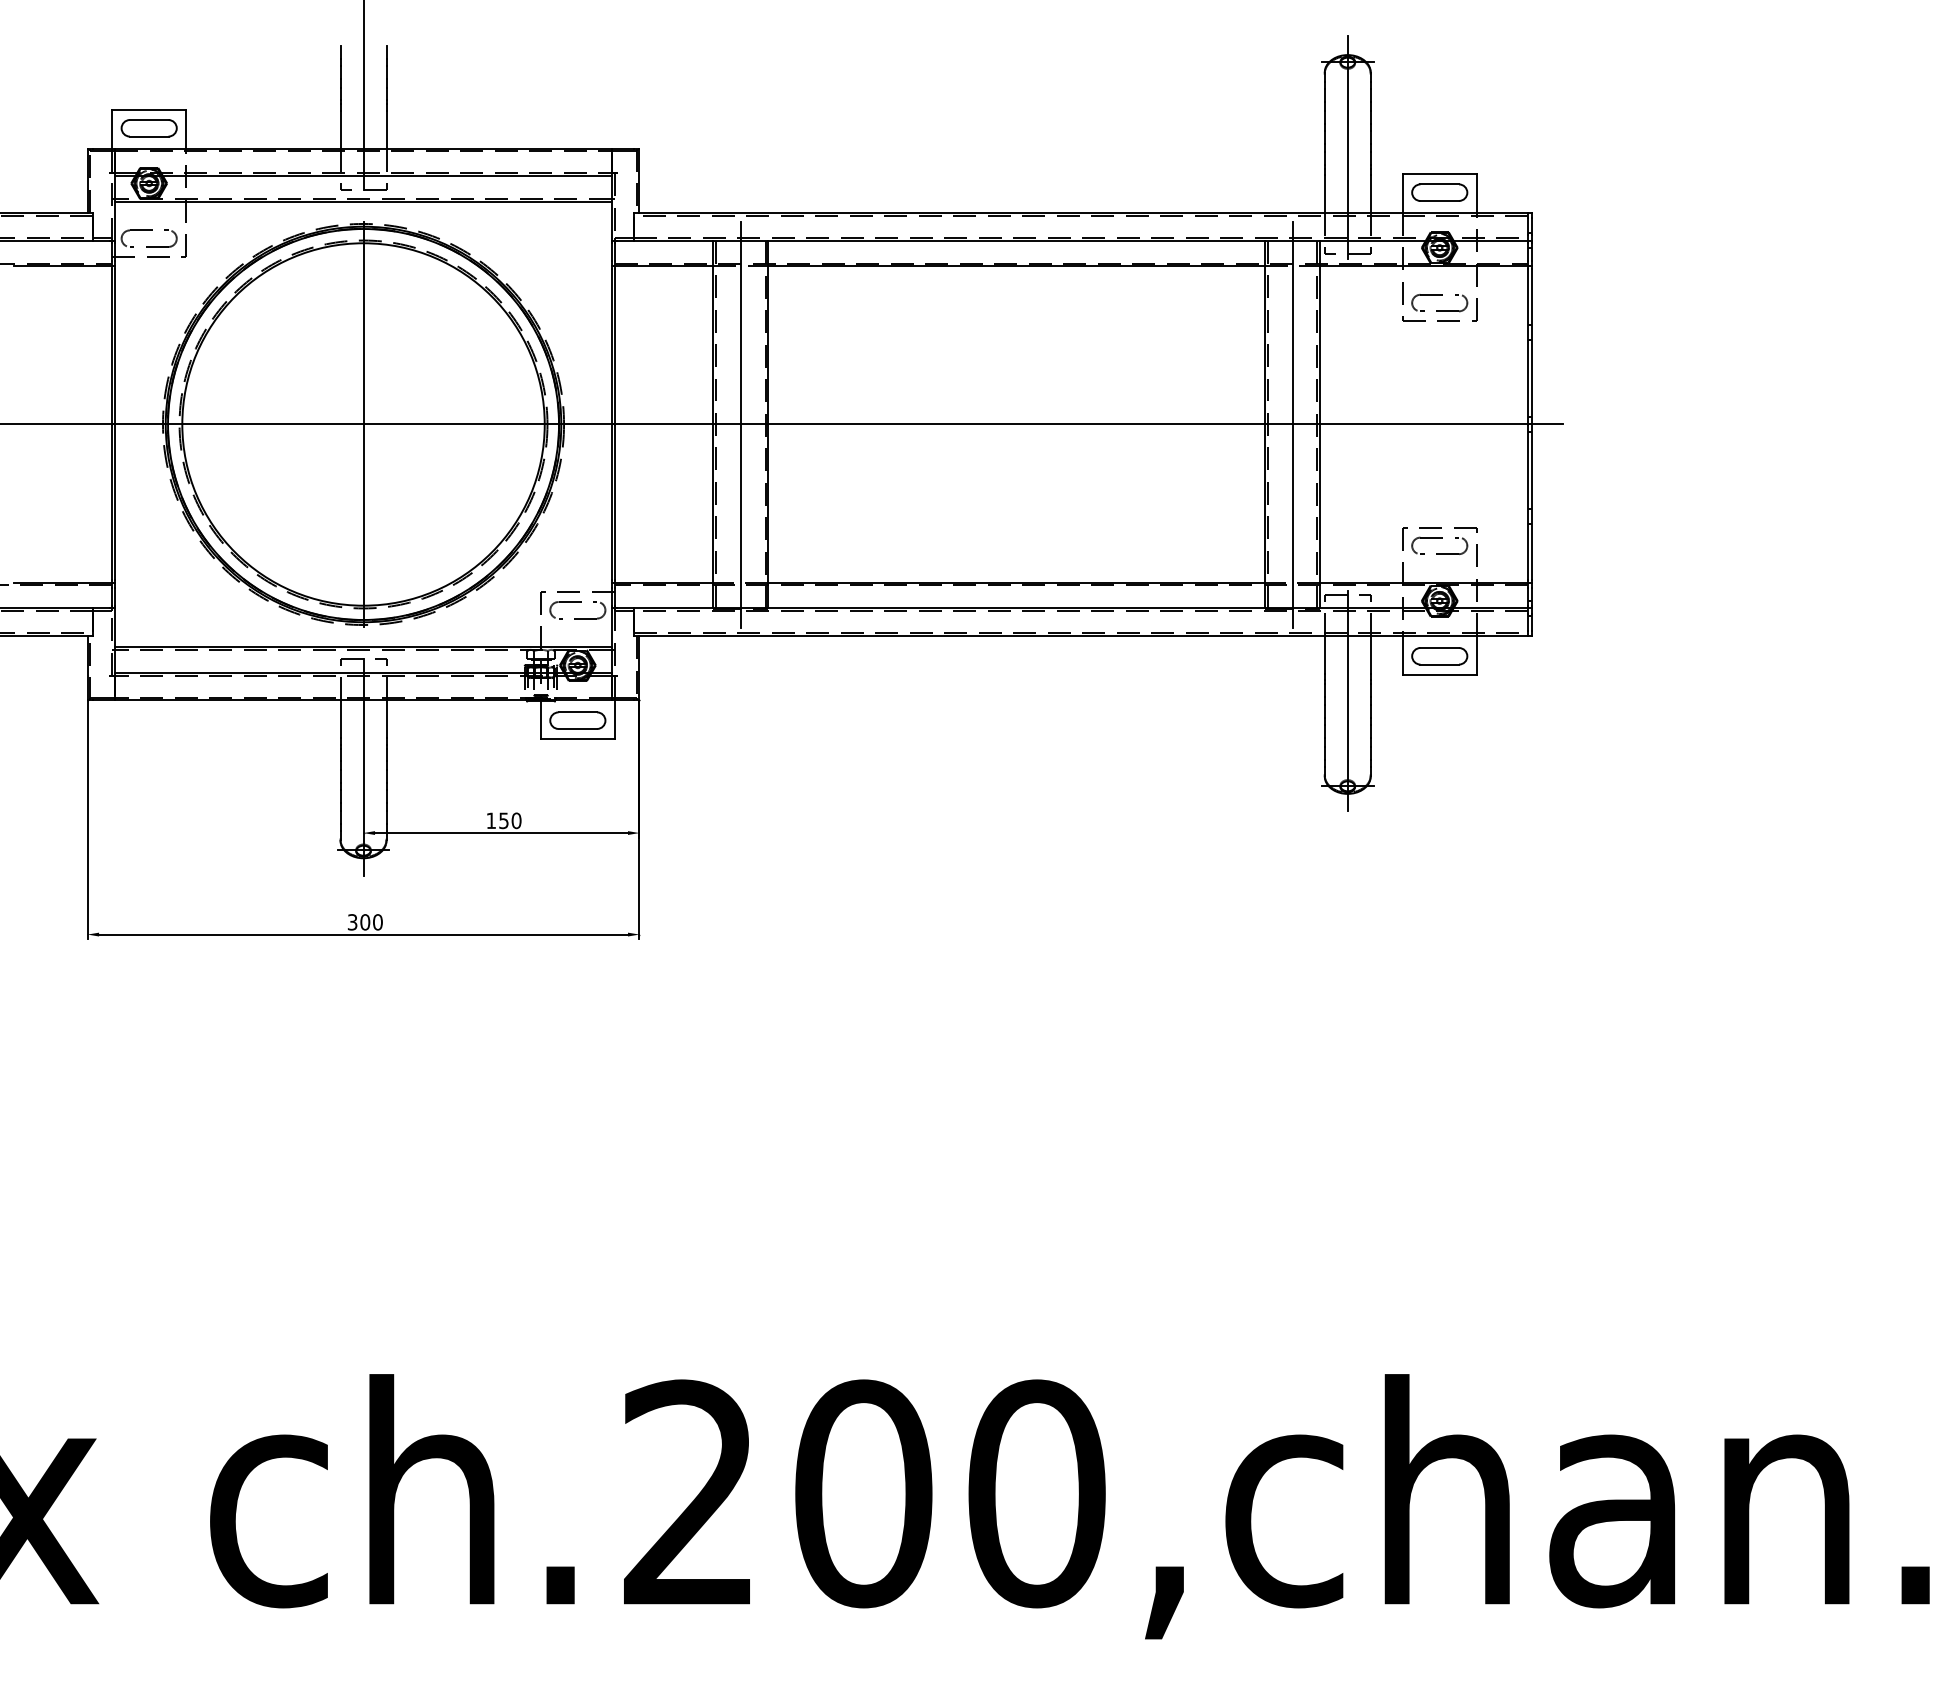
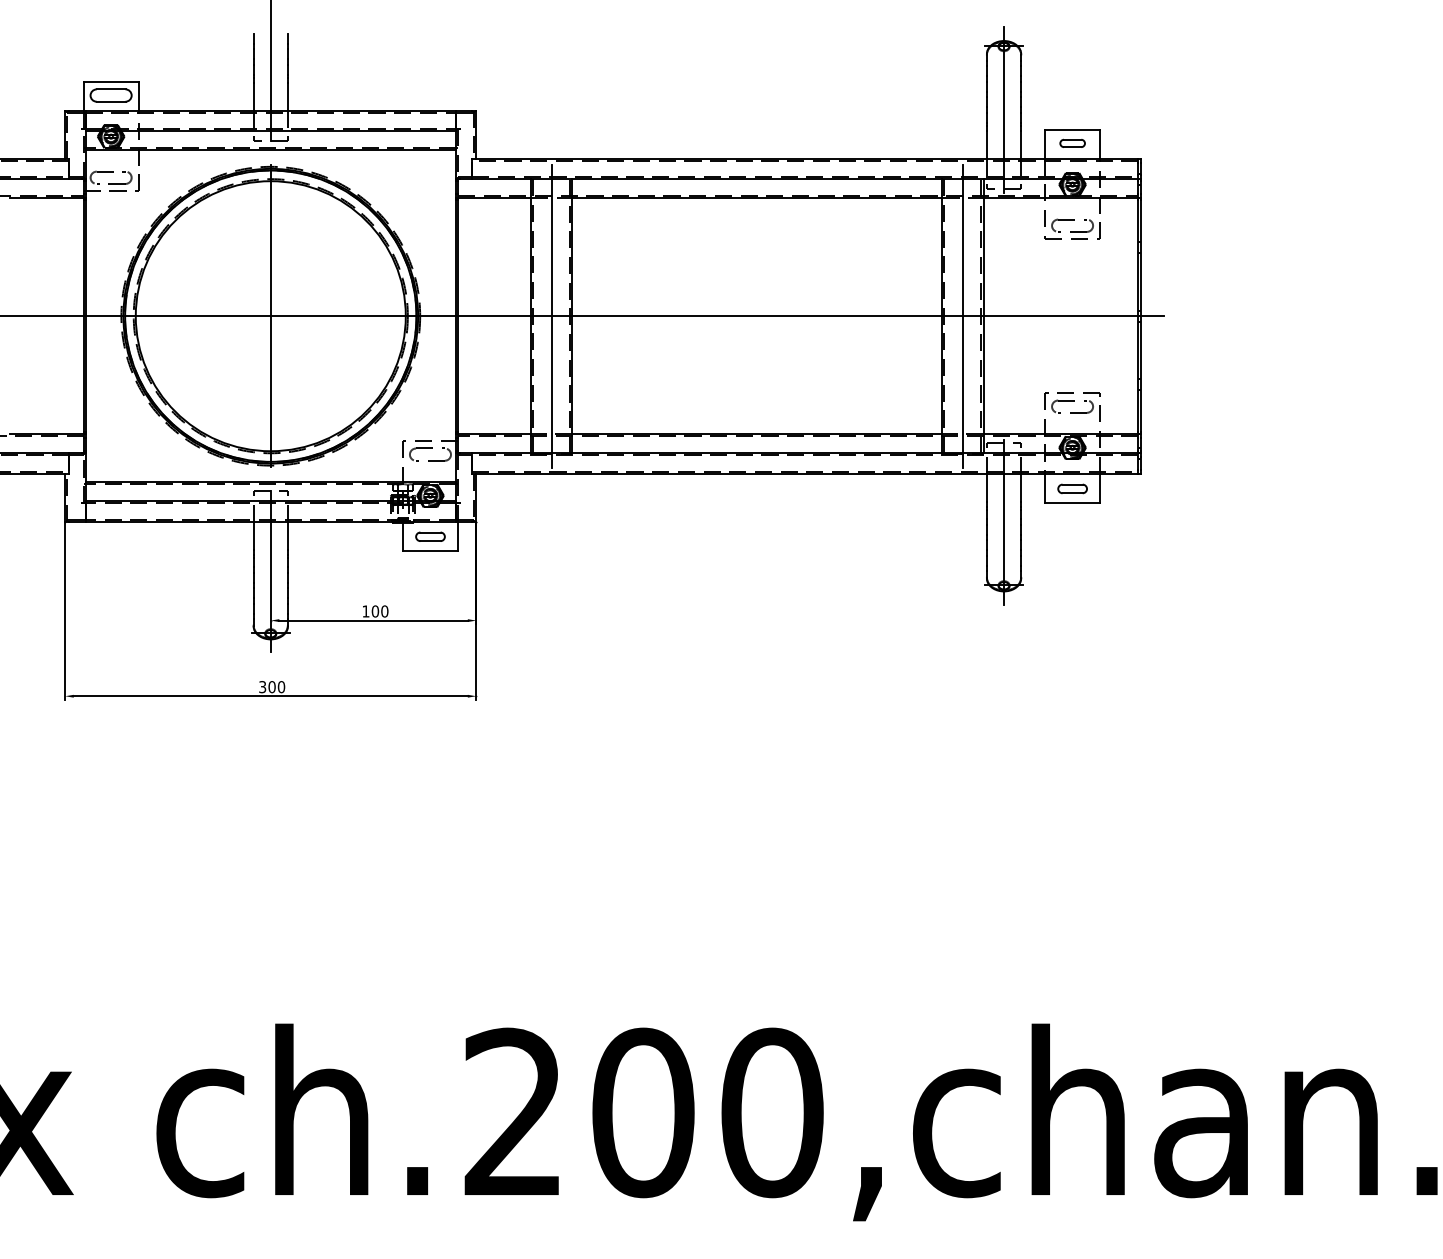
part: (1439, 192) -> (1072, 143), size x0.6
part: (1439, 656) -> (1072, 489), size x0.7
part: (577, 720) -> (430, 536), size x0.7
text: (503, 820) -> (375, 611), 150 -> 100

